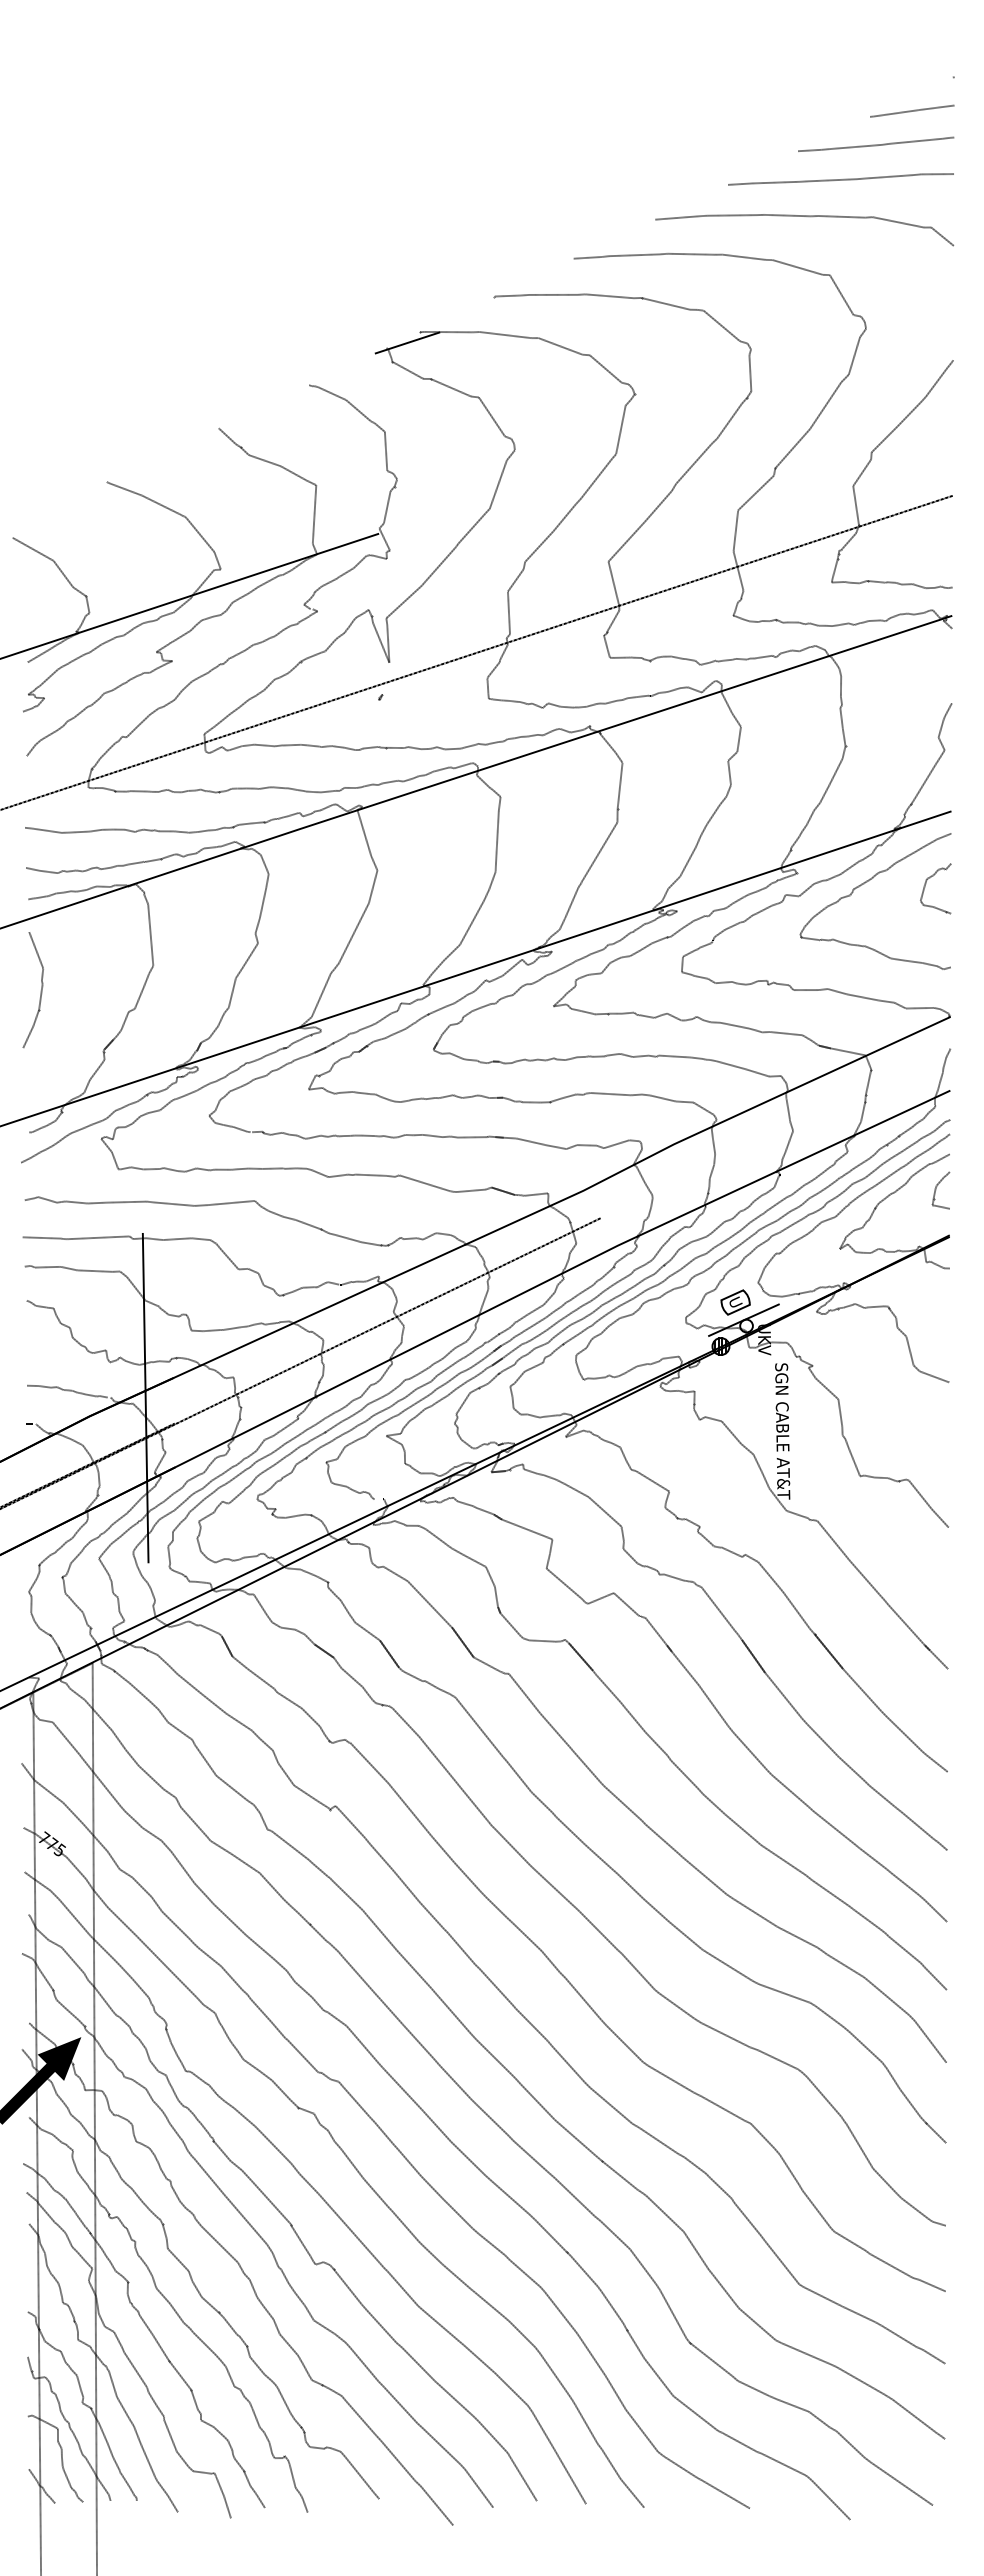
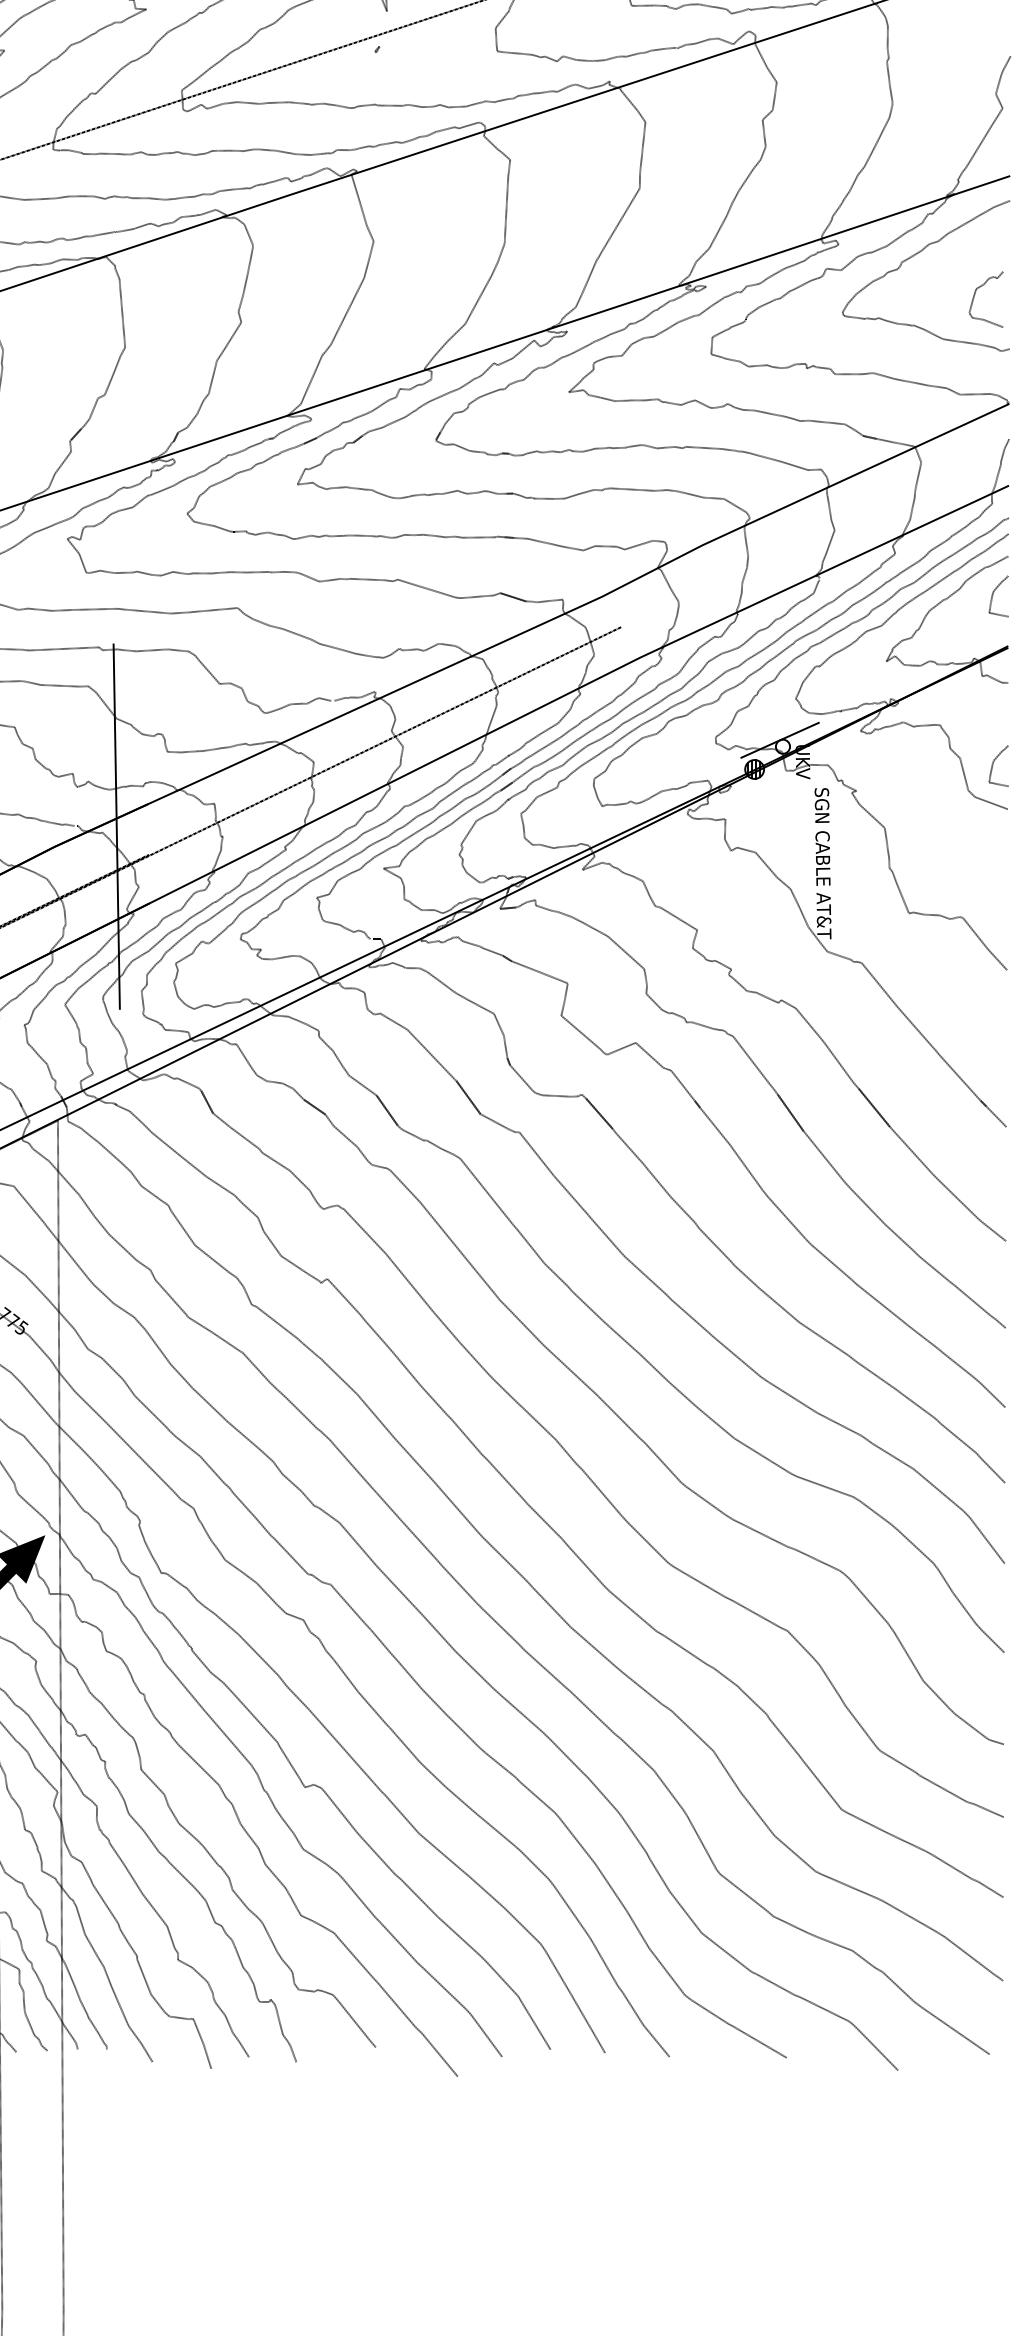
curve: (926, 884) -> (975, 294), moved
part: (735, 1302) -> (770, 720), removed
curve: (936, 1343) -> (993, 766), added

